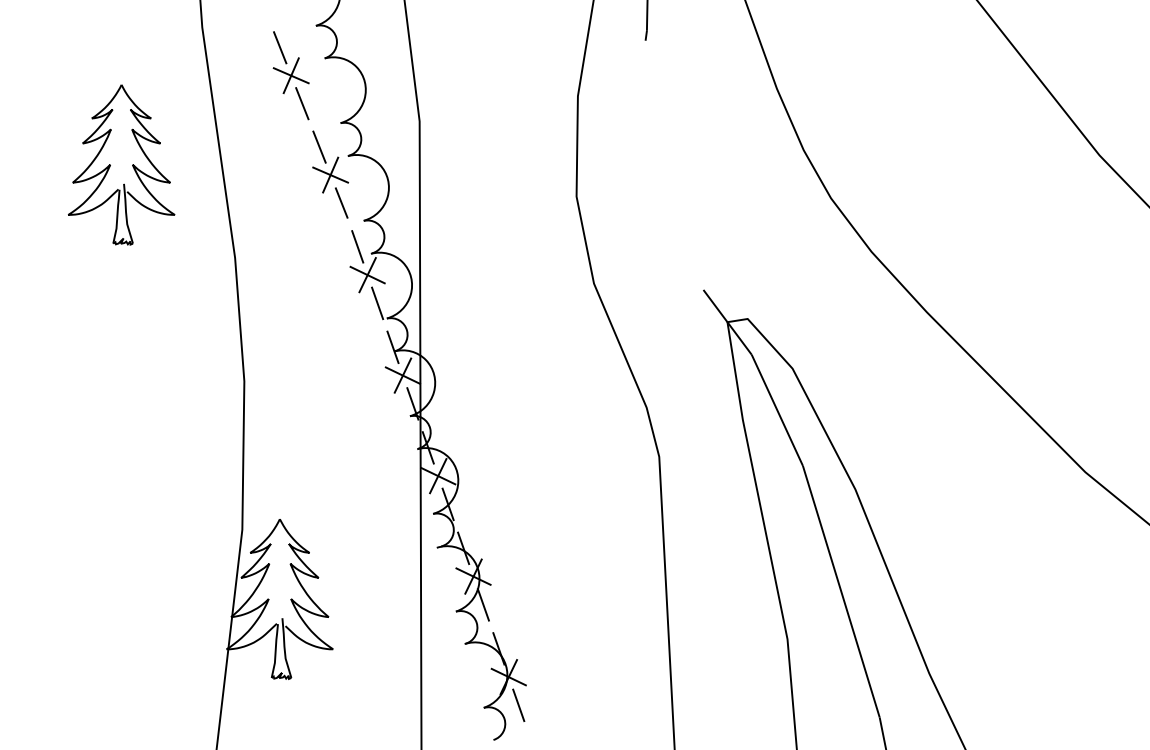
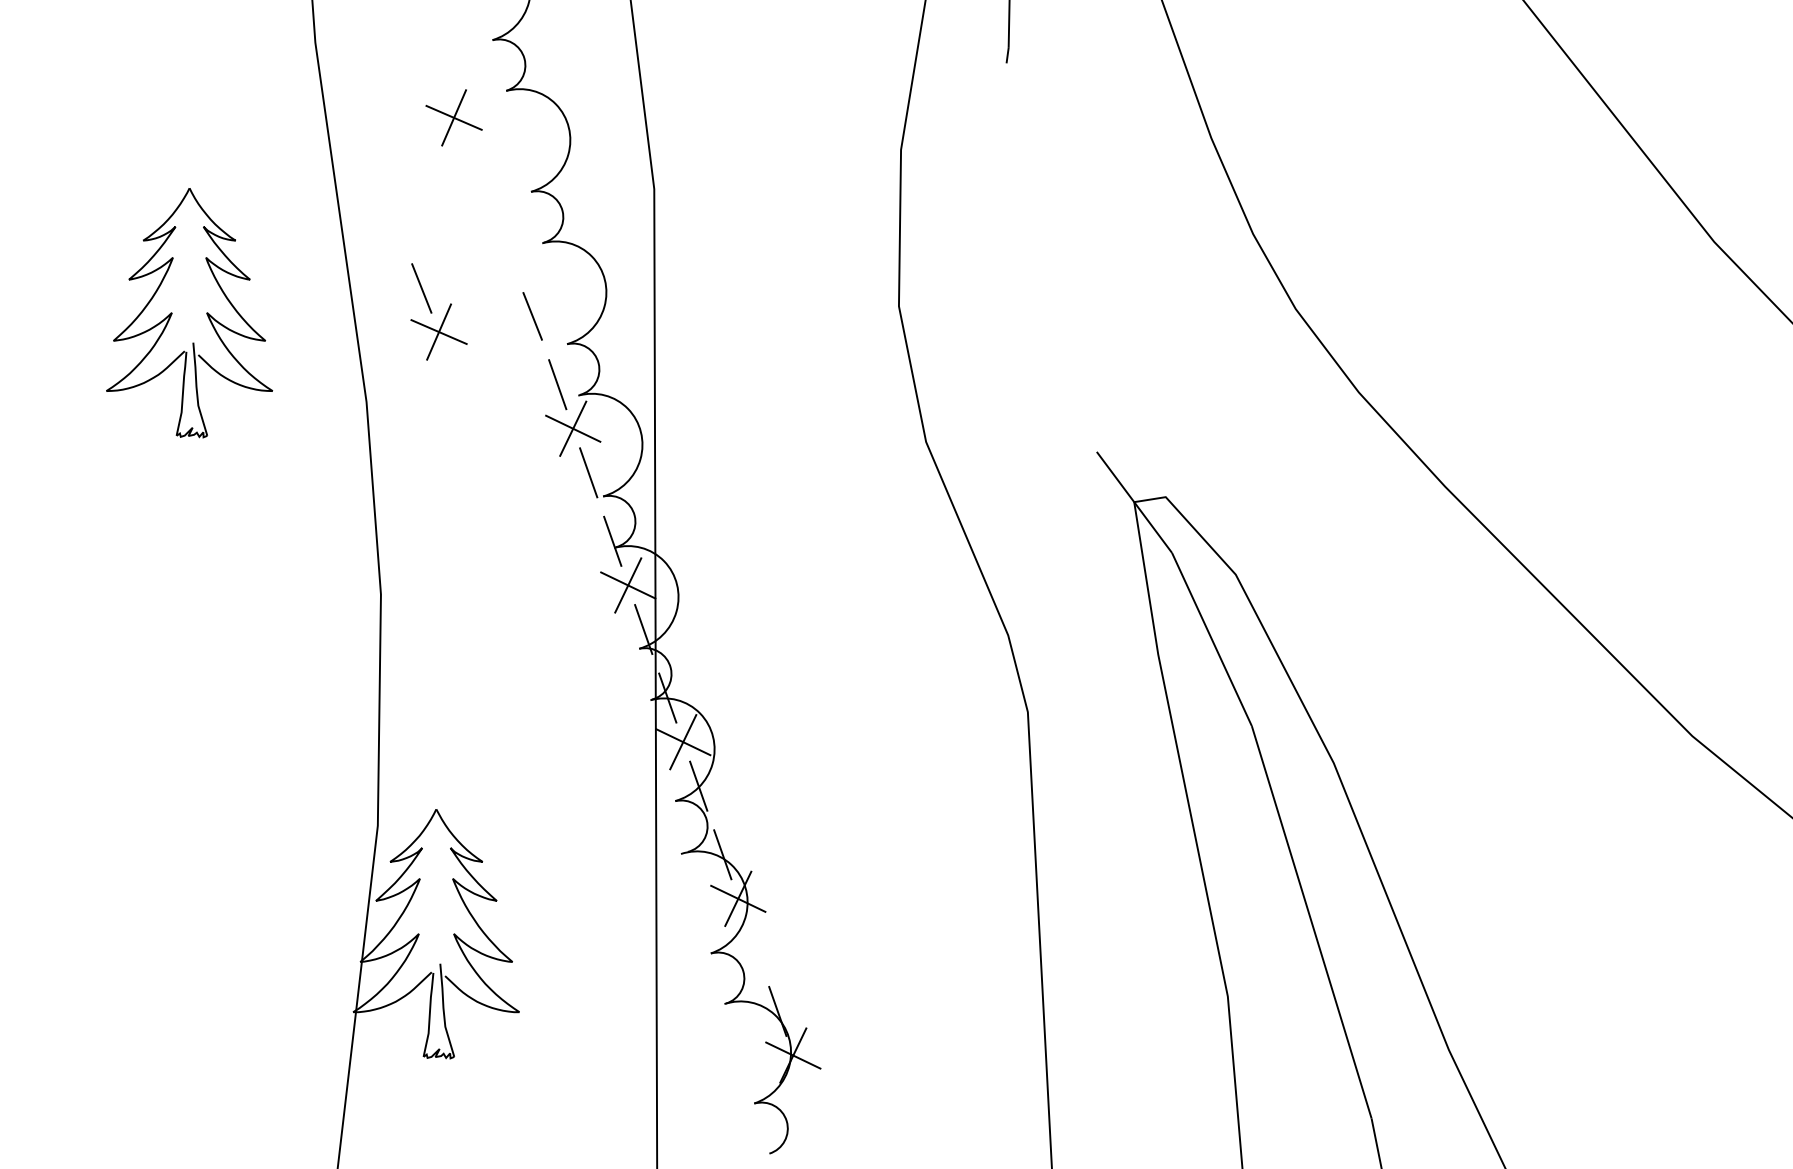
line: (280, 47) -> (437, 73), removed
line: (302, 103) -> (471, 161), removed
part: (330, 161) -> (438, 310), moved
part: (121, 164) -> (189, 312), moved
line: (482, 604) -> (752, 942), removed
line: (518, 705) -> (808, 1099), removed

